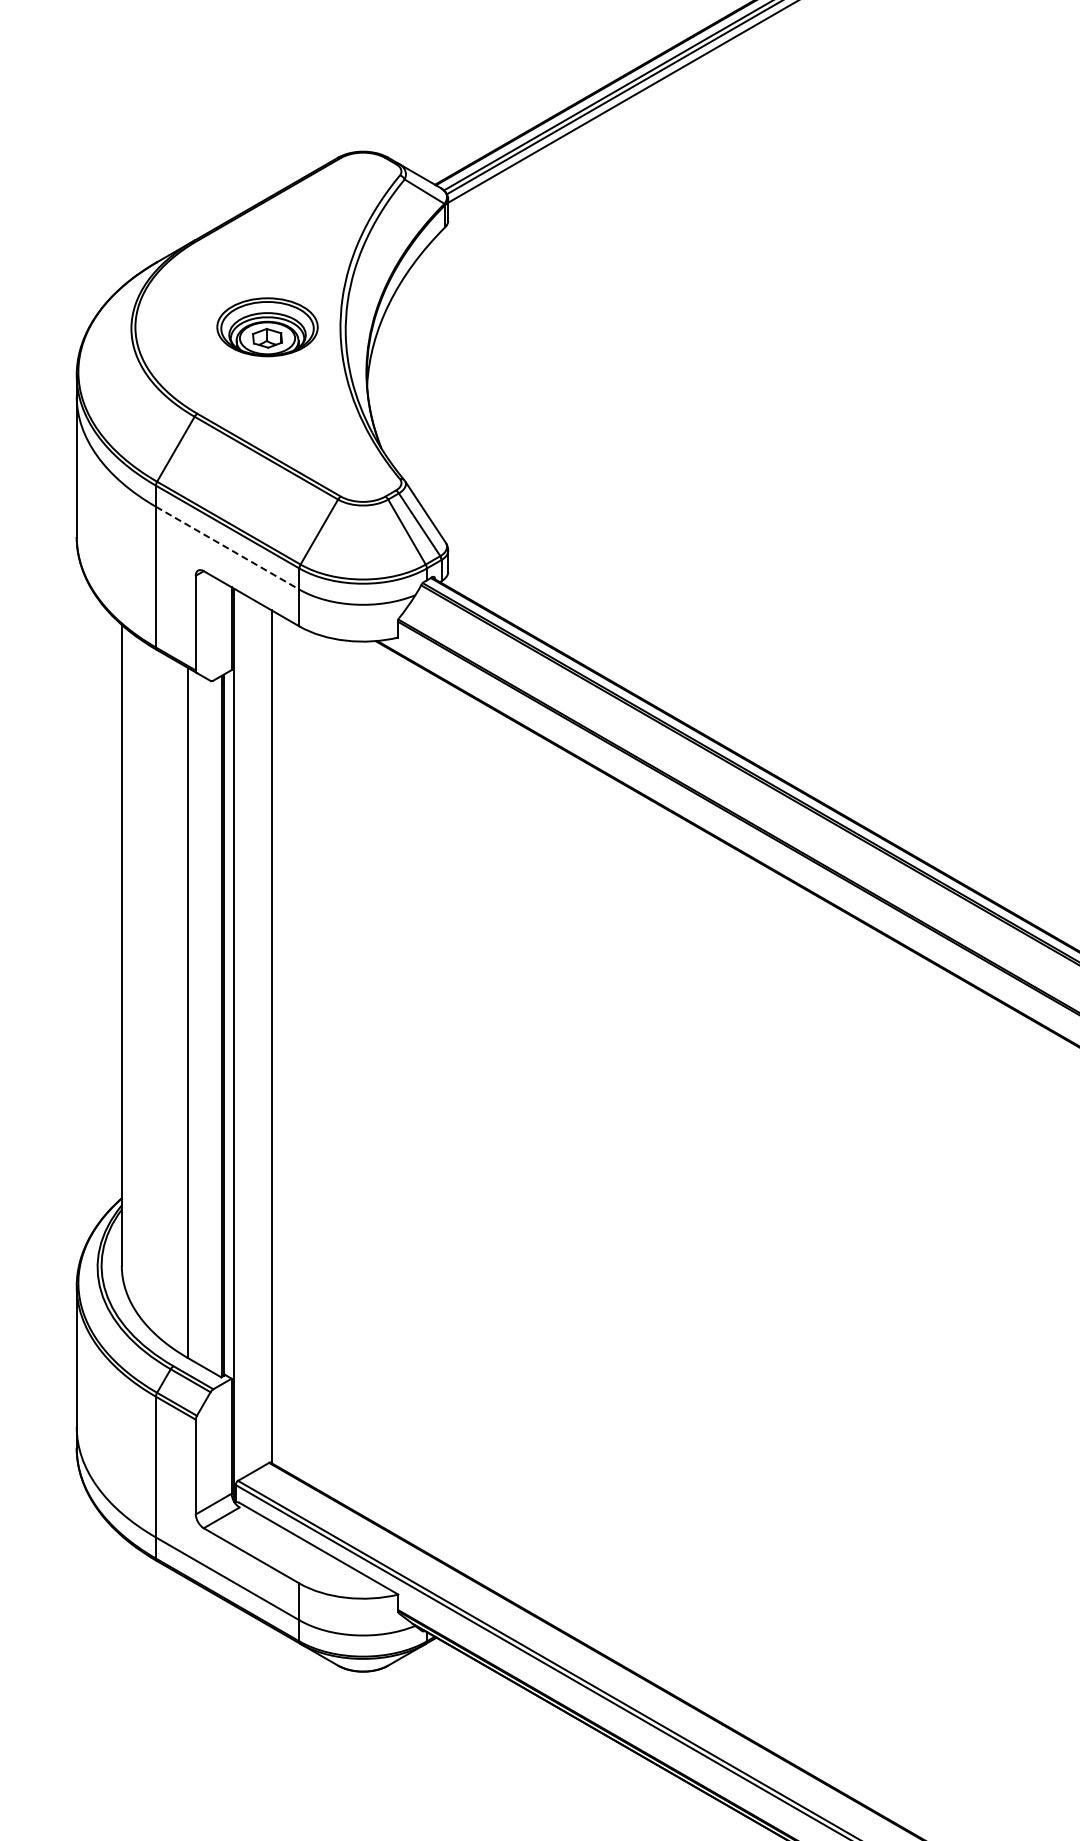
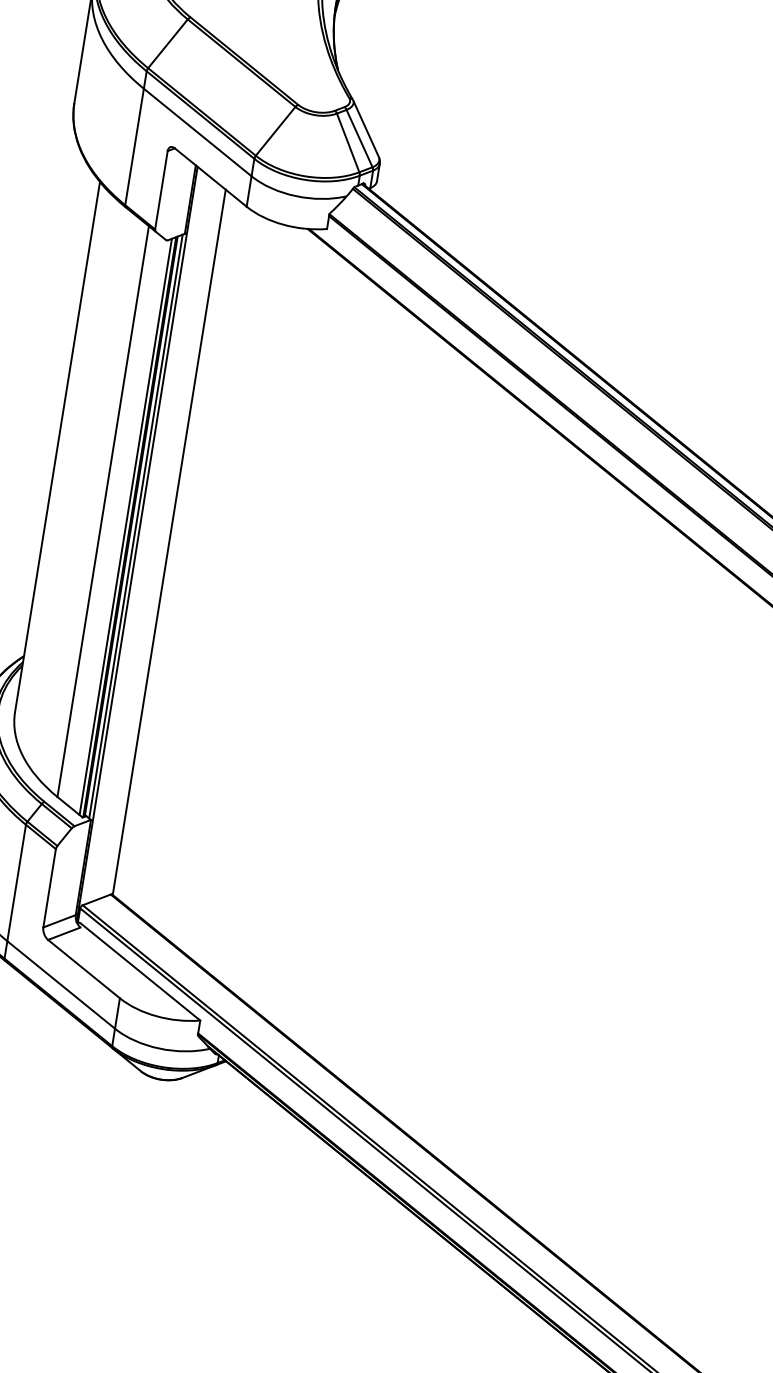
line: (227, 548) -> (197, 132), dashed -> solid
line: (229, 1024) -> (136, 526), added
line: (217, 1026) -> (125, 526), added

